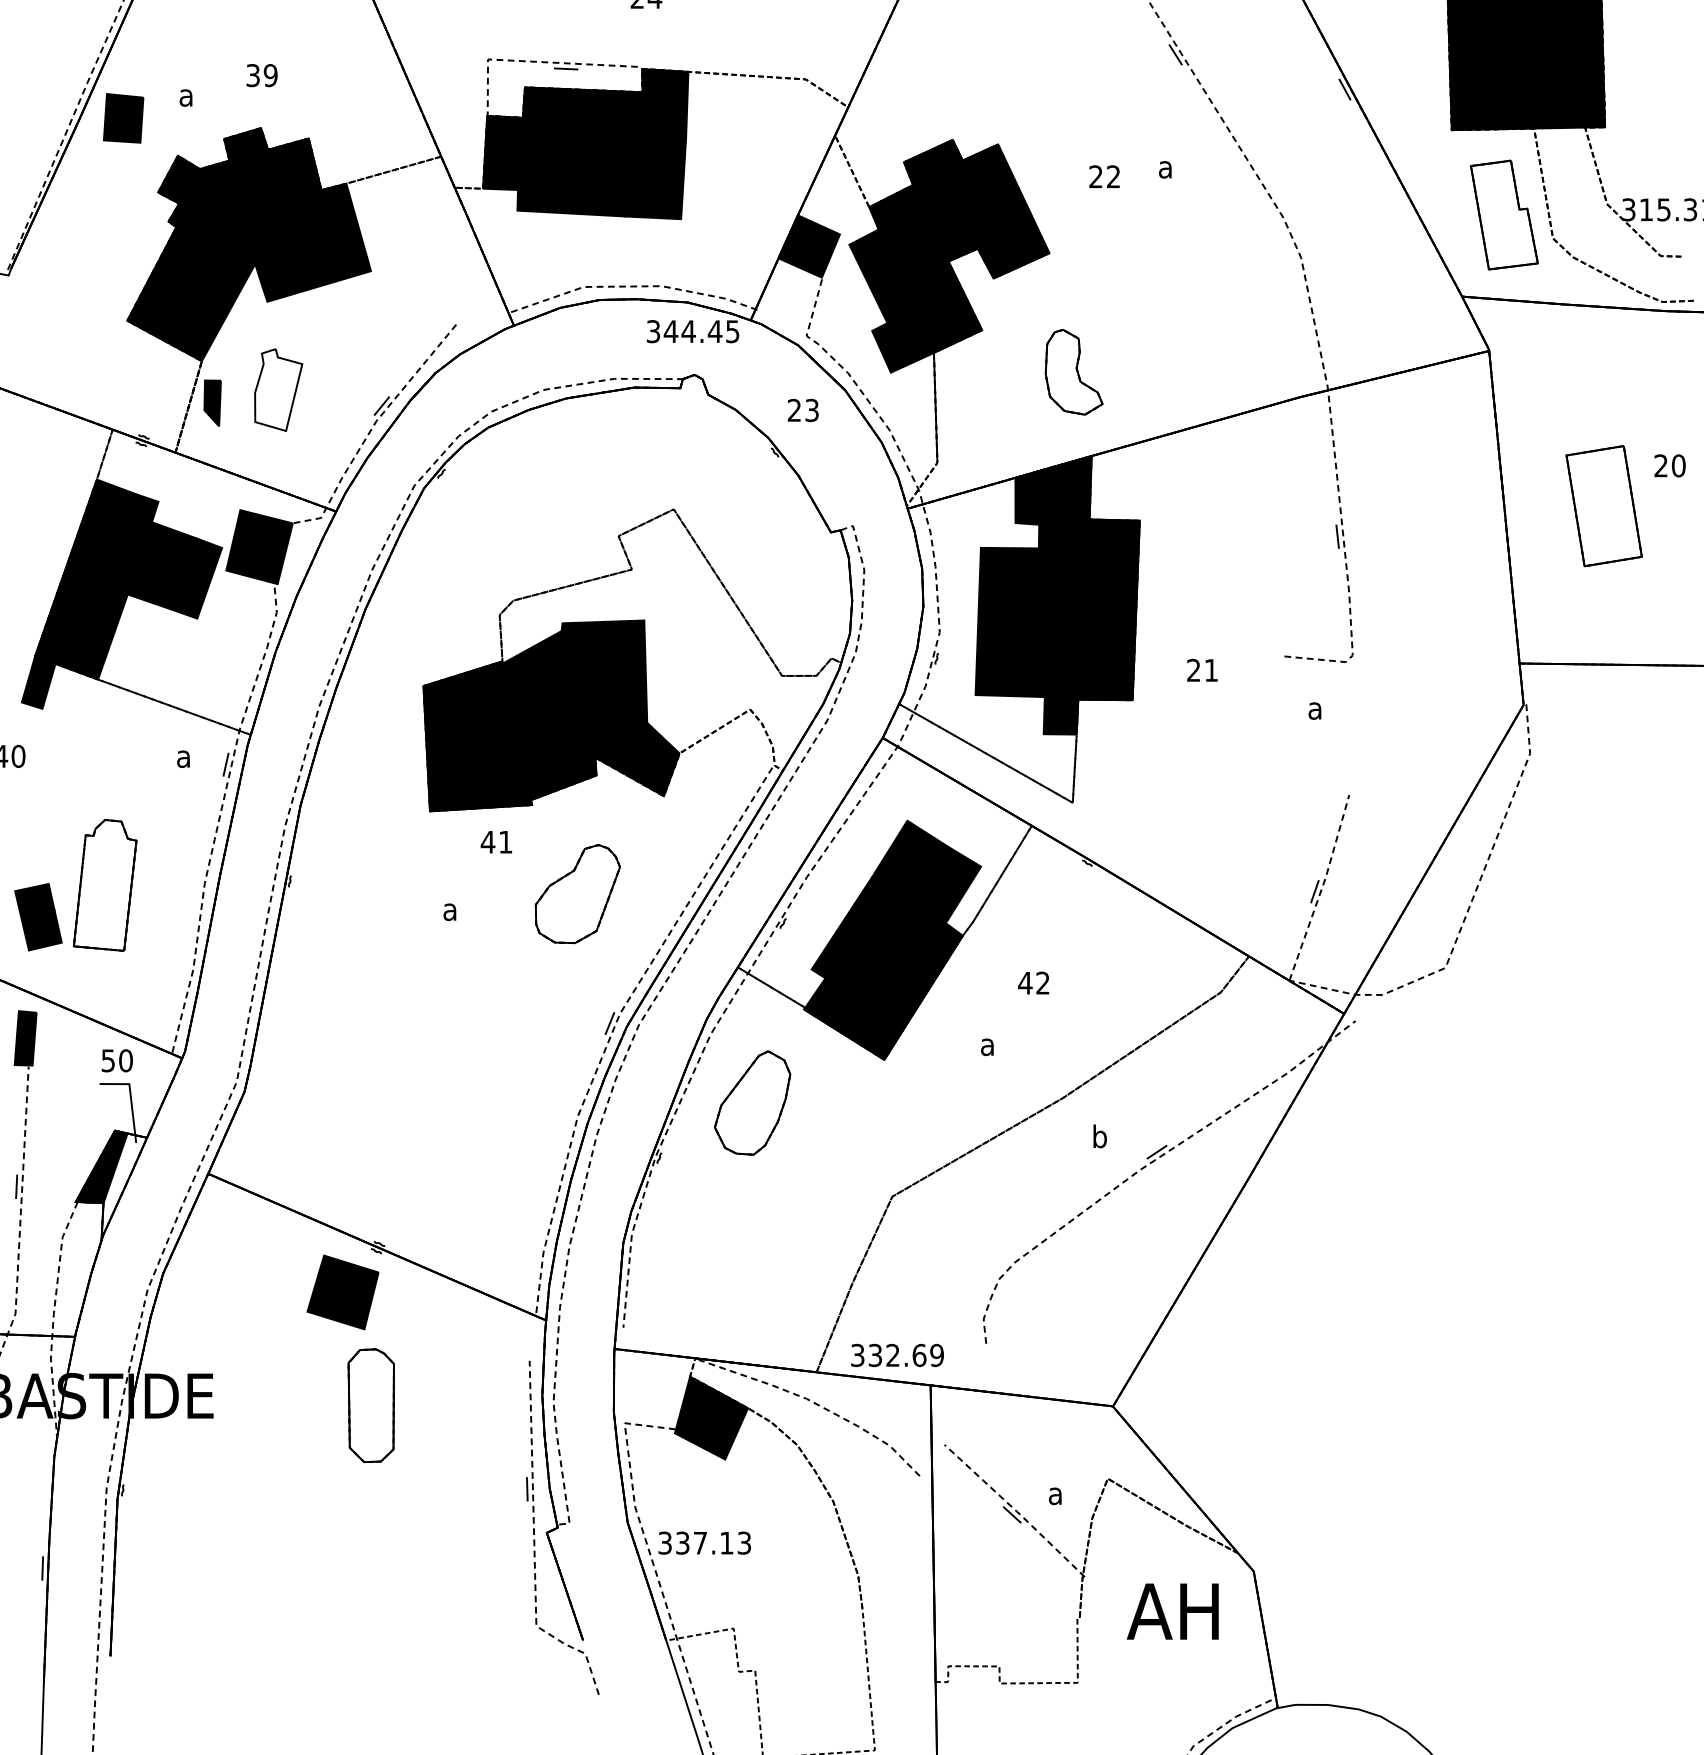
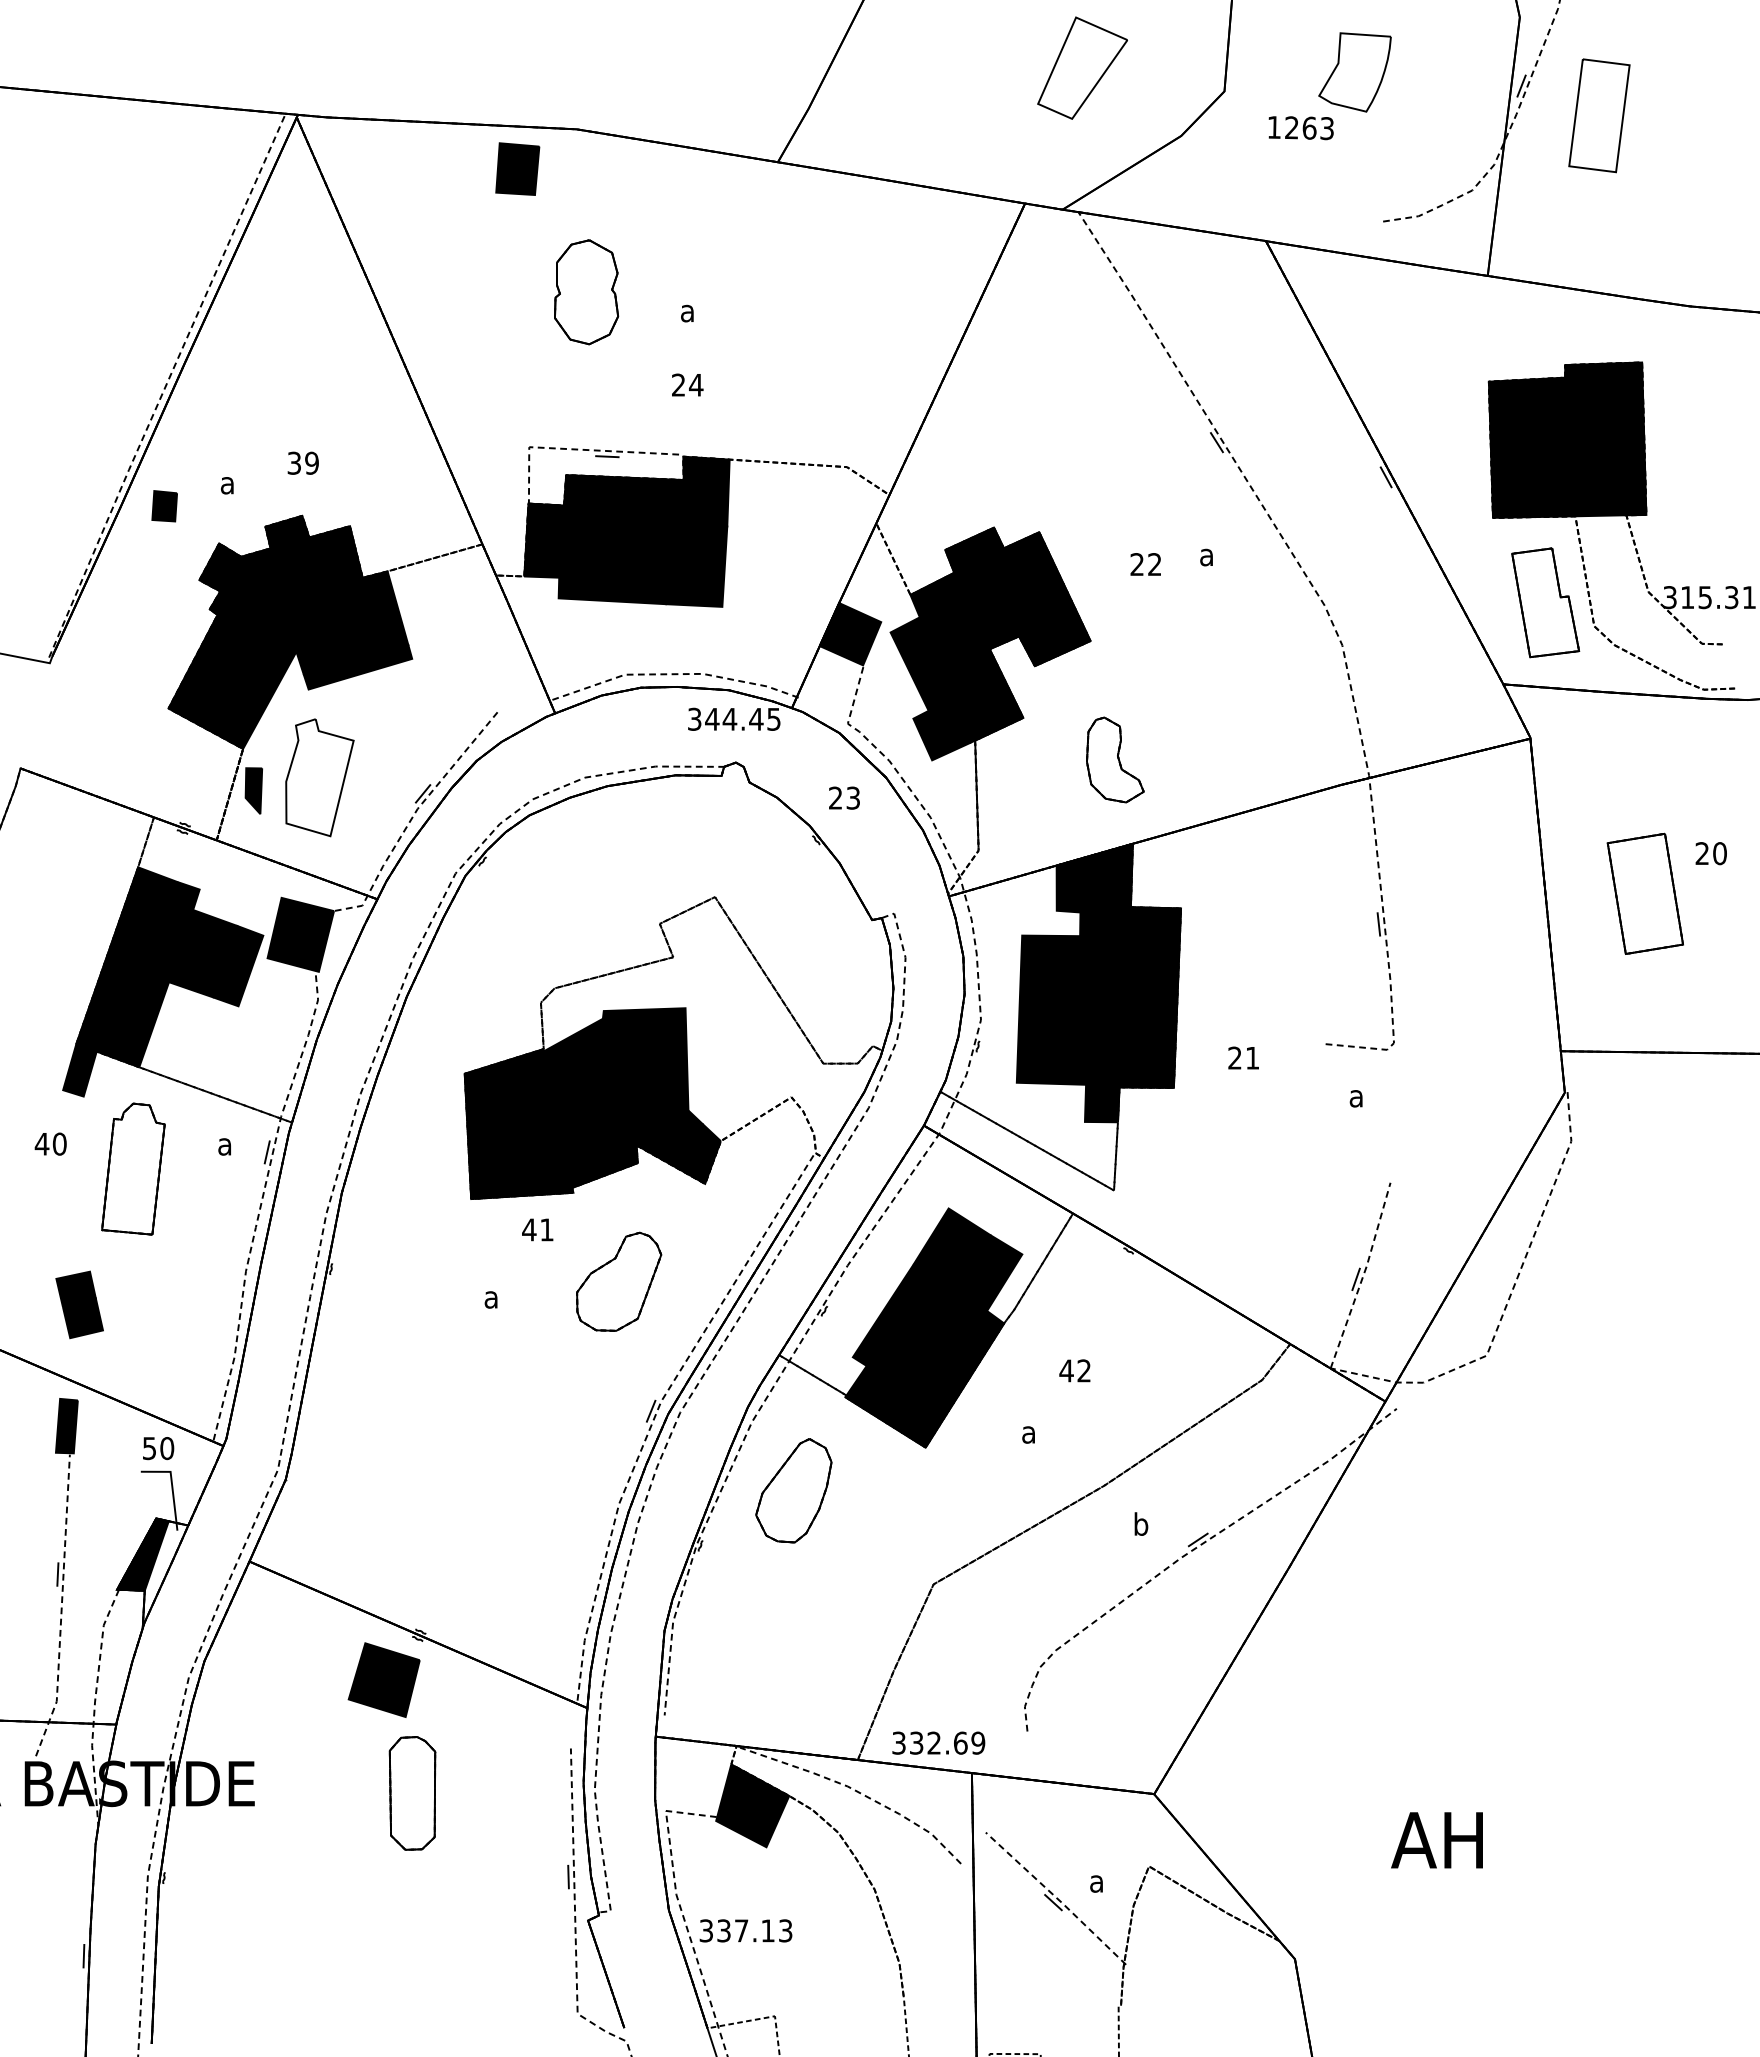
part: (123, 118) -> (164, 506), size x0.62
part: (278, 389) -> (319, 777), size x1.43
part: (105, 884) -> (133, 1168), moved
text: (1172, 1611) -> (1436, 1840), moved

